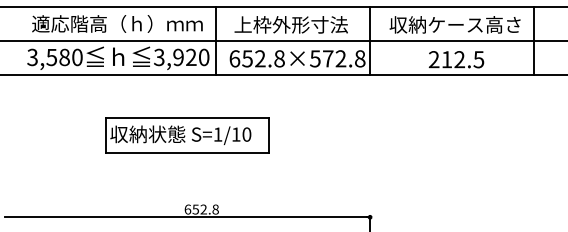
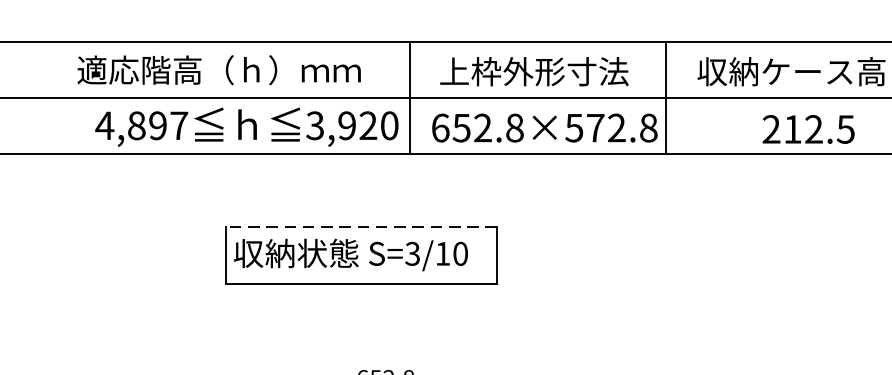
text: (117, 23) -> (219, 69), moved
text: (54, 57) -> (141, 125), 3,580 -> 4,897
line: (187, 118) -> (362, 227), solid -> dashed
text: (217, 134) -> (411, 253), S=1/10 -> S=3/10

